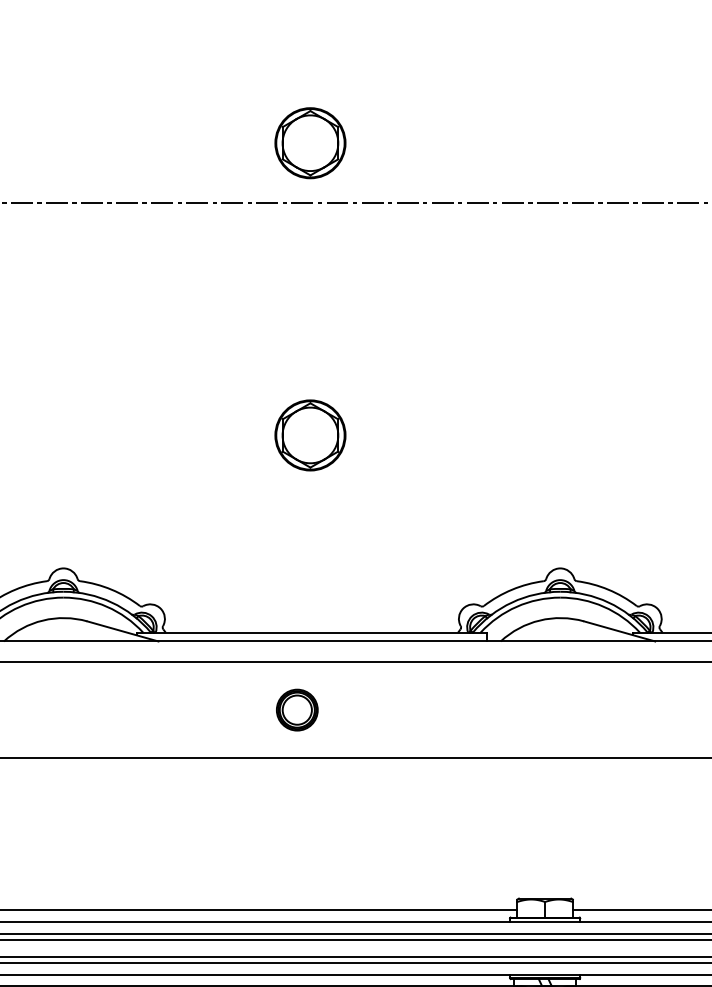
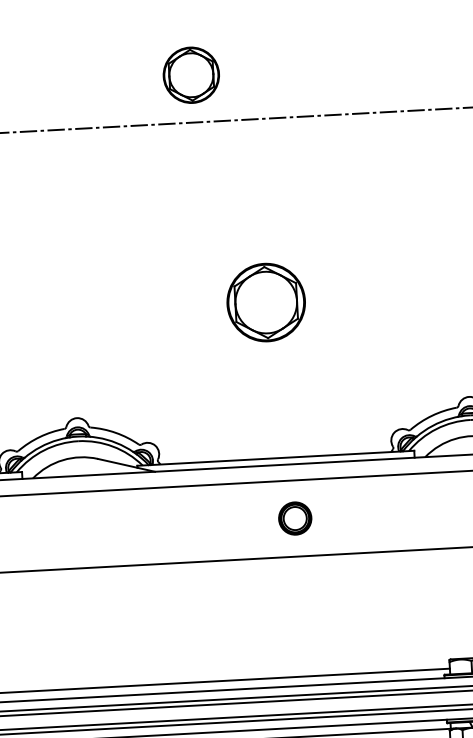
part: (310, 143) -> (191, 75), moved
part: (310, 435) -> (266, 302), size x1.4
part: (297, 709) -> (295, 518), moved

